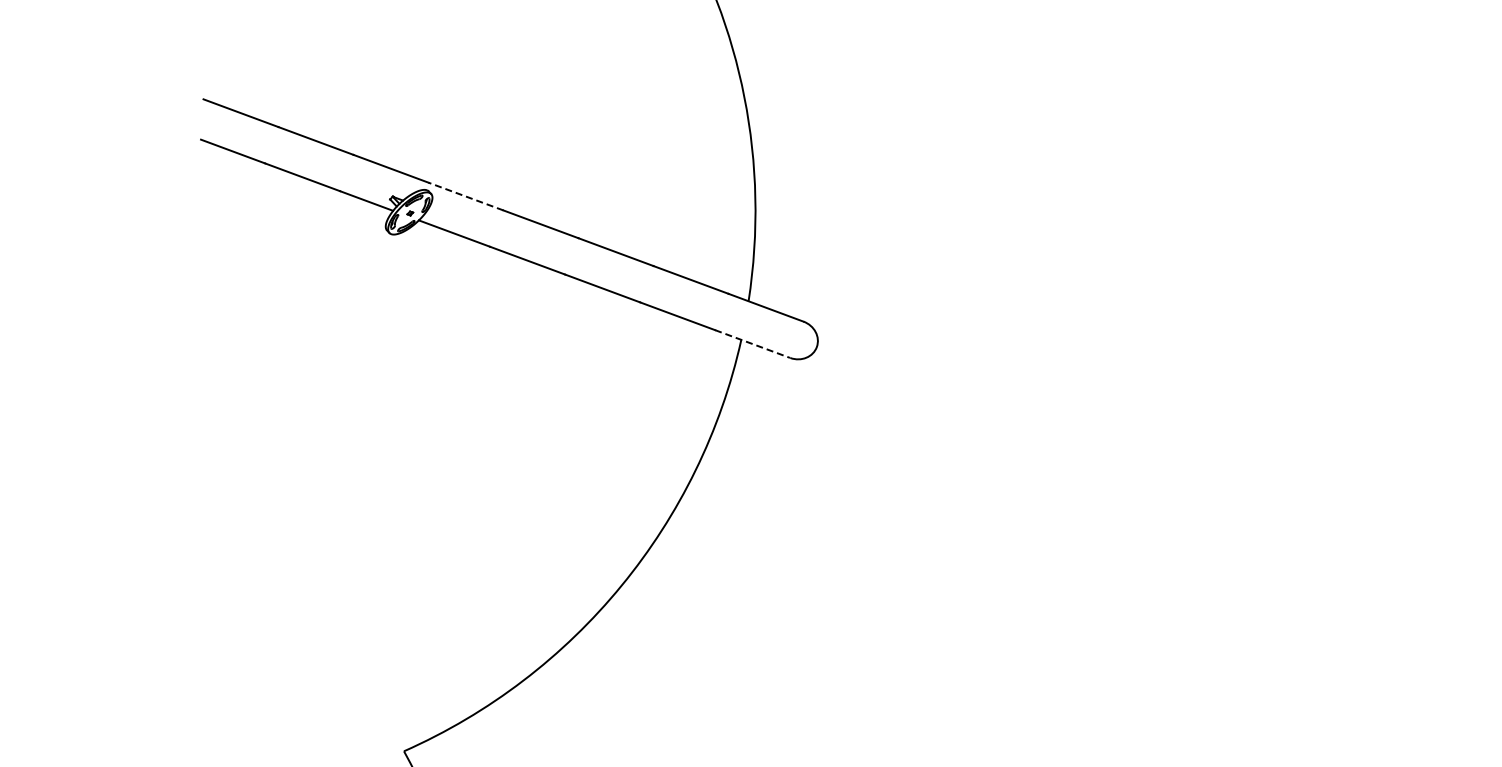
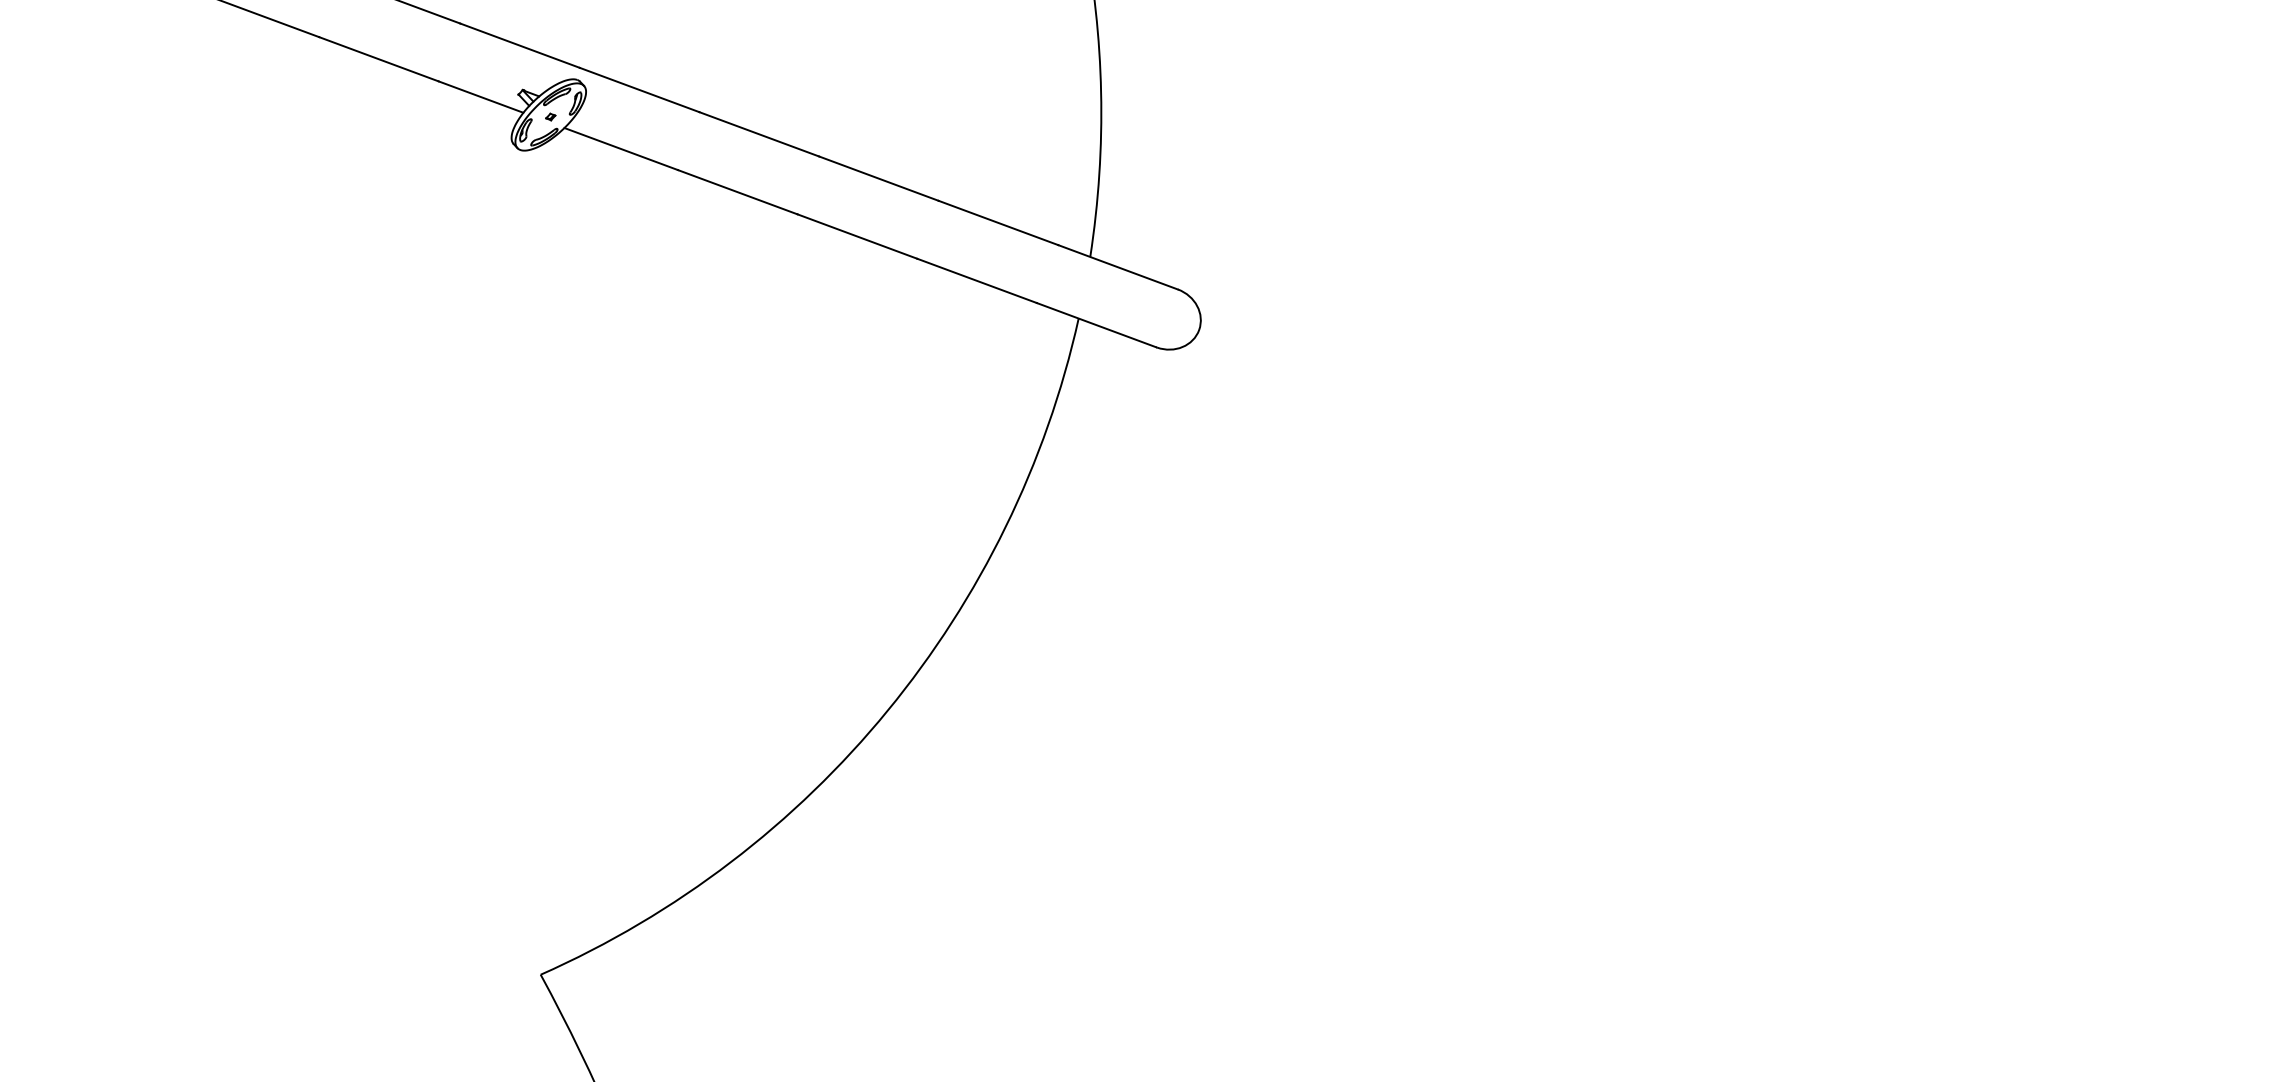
line: (466, 196) -> (640, 89), dashed -> solid
line: (752, 344) -> (1096, 325), dashed -> solid

